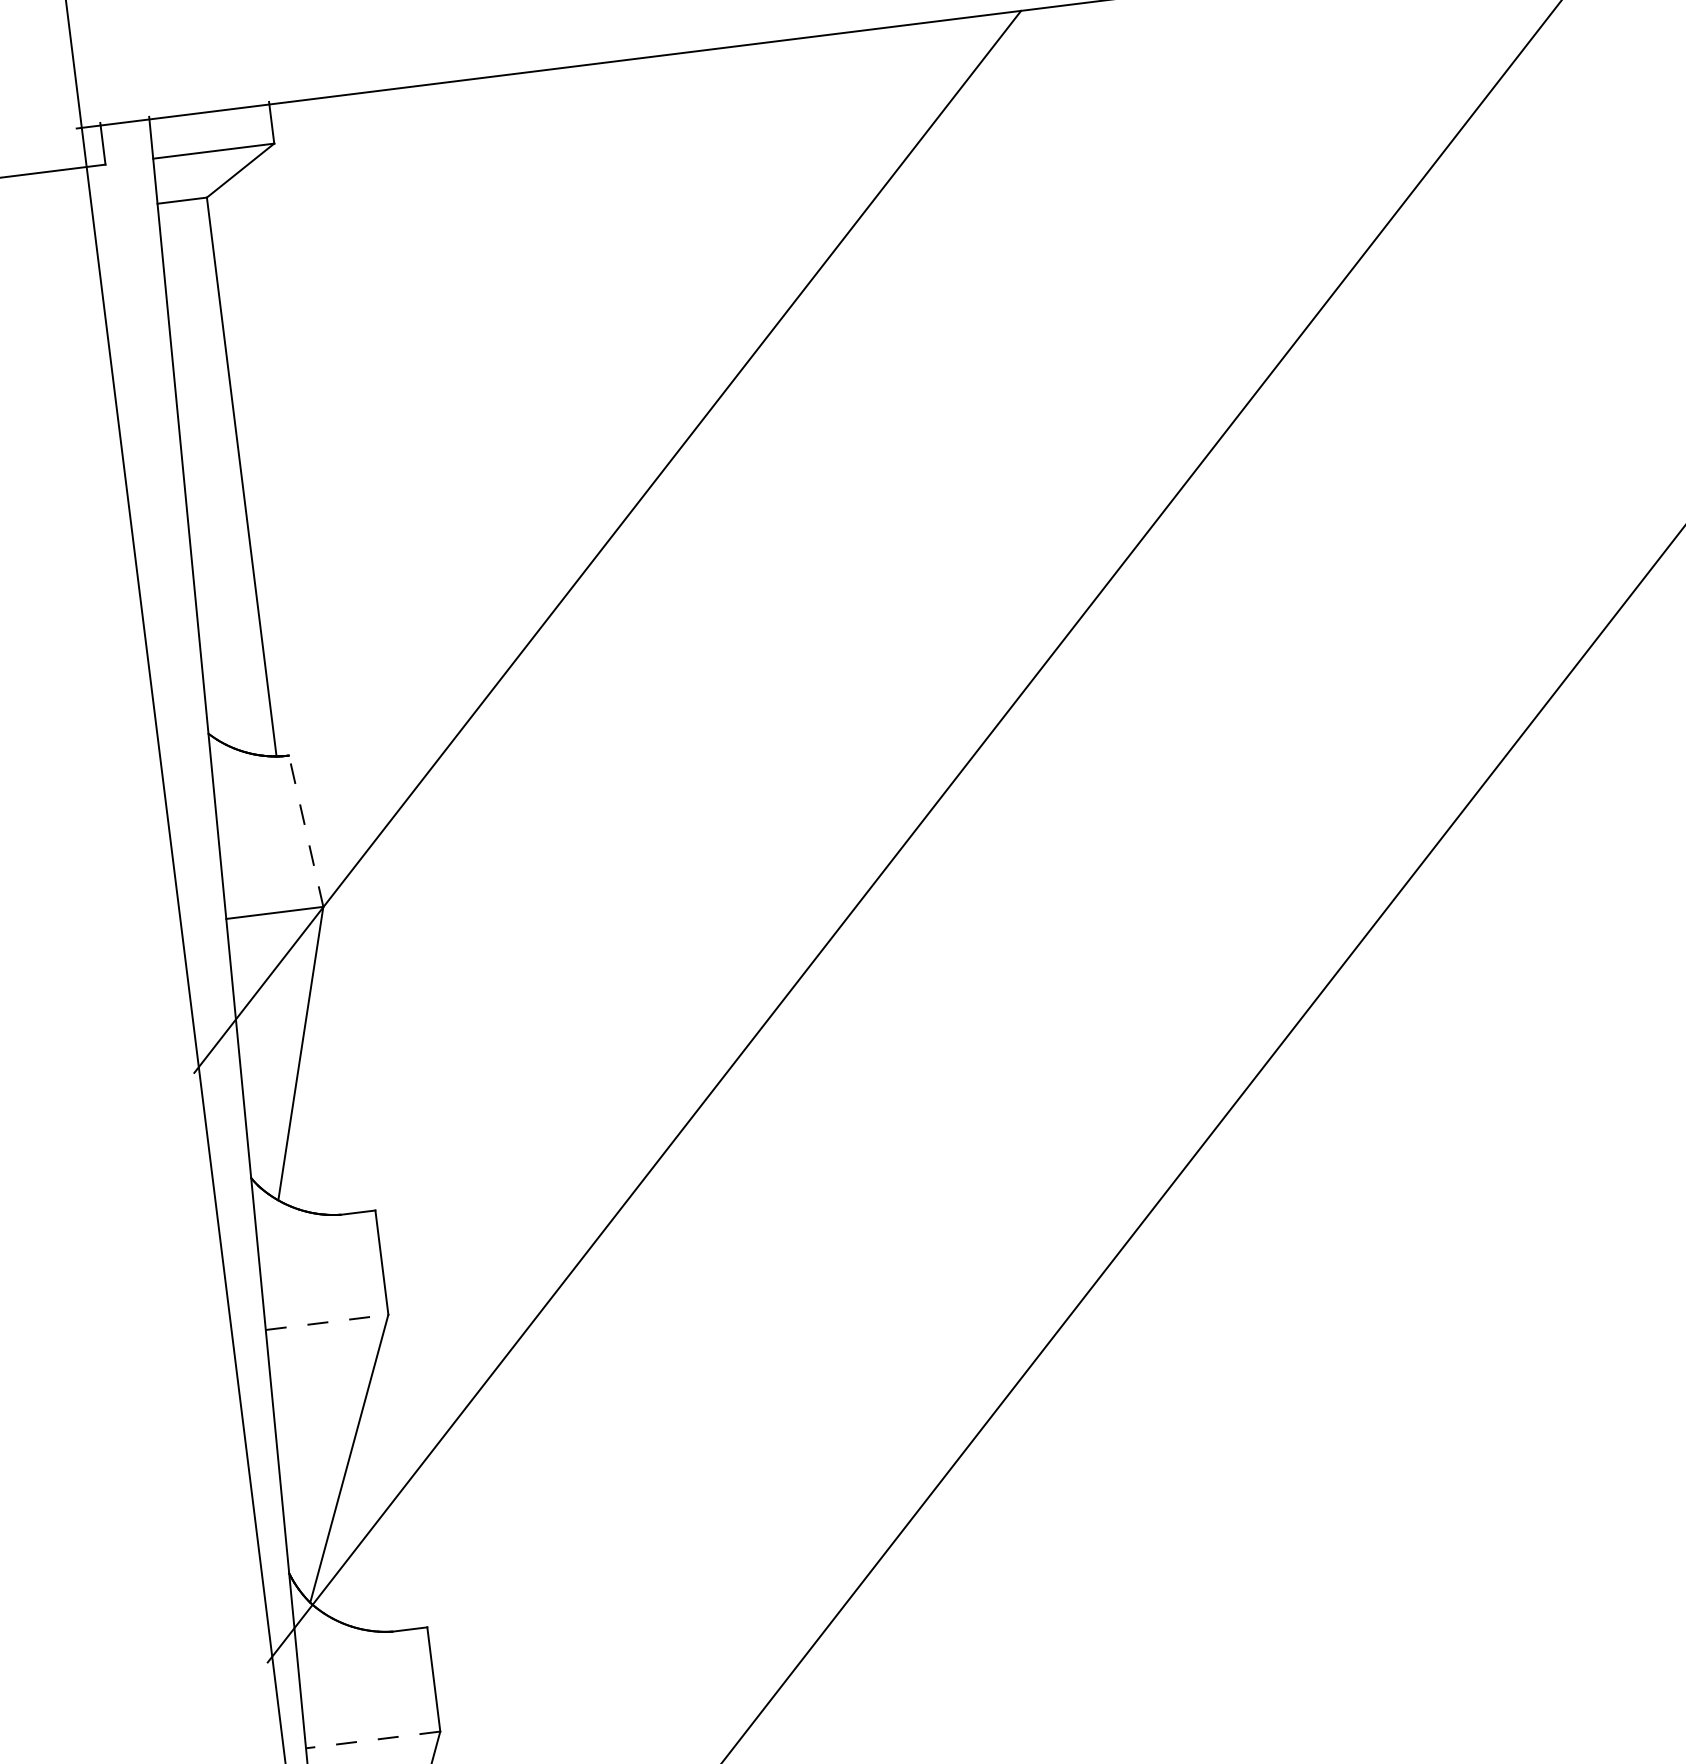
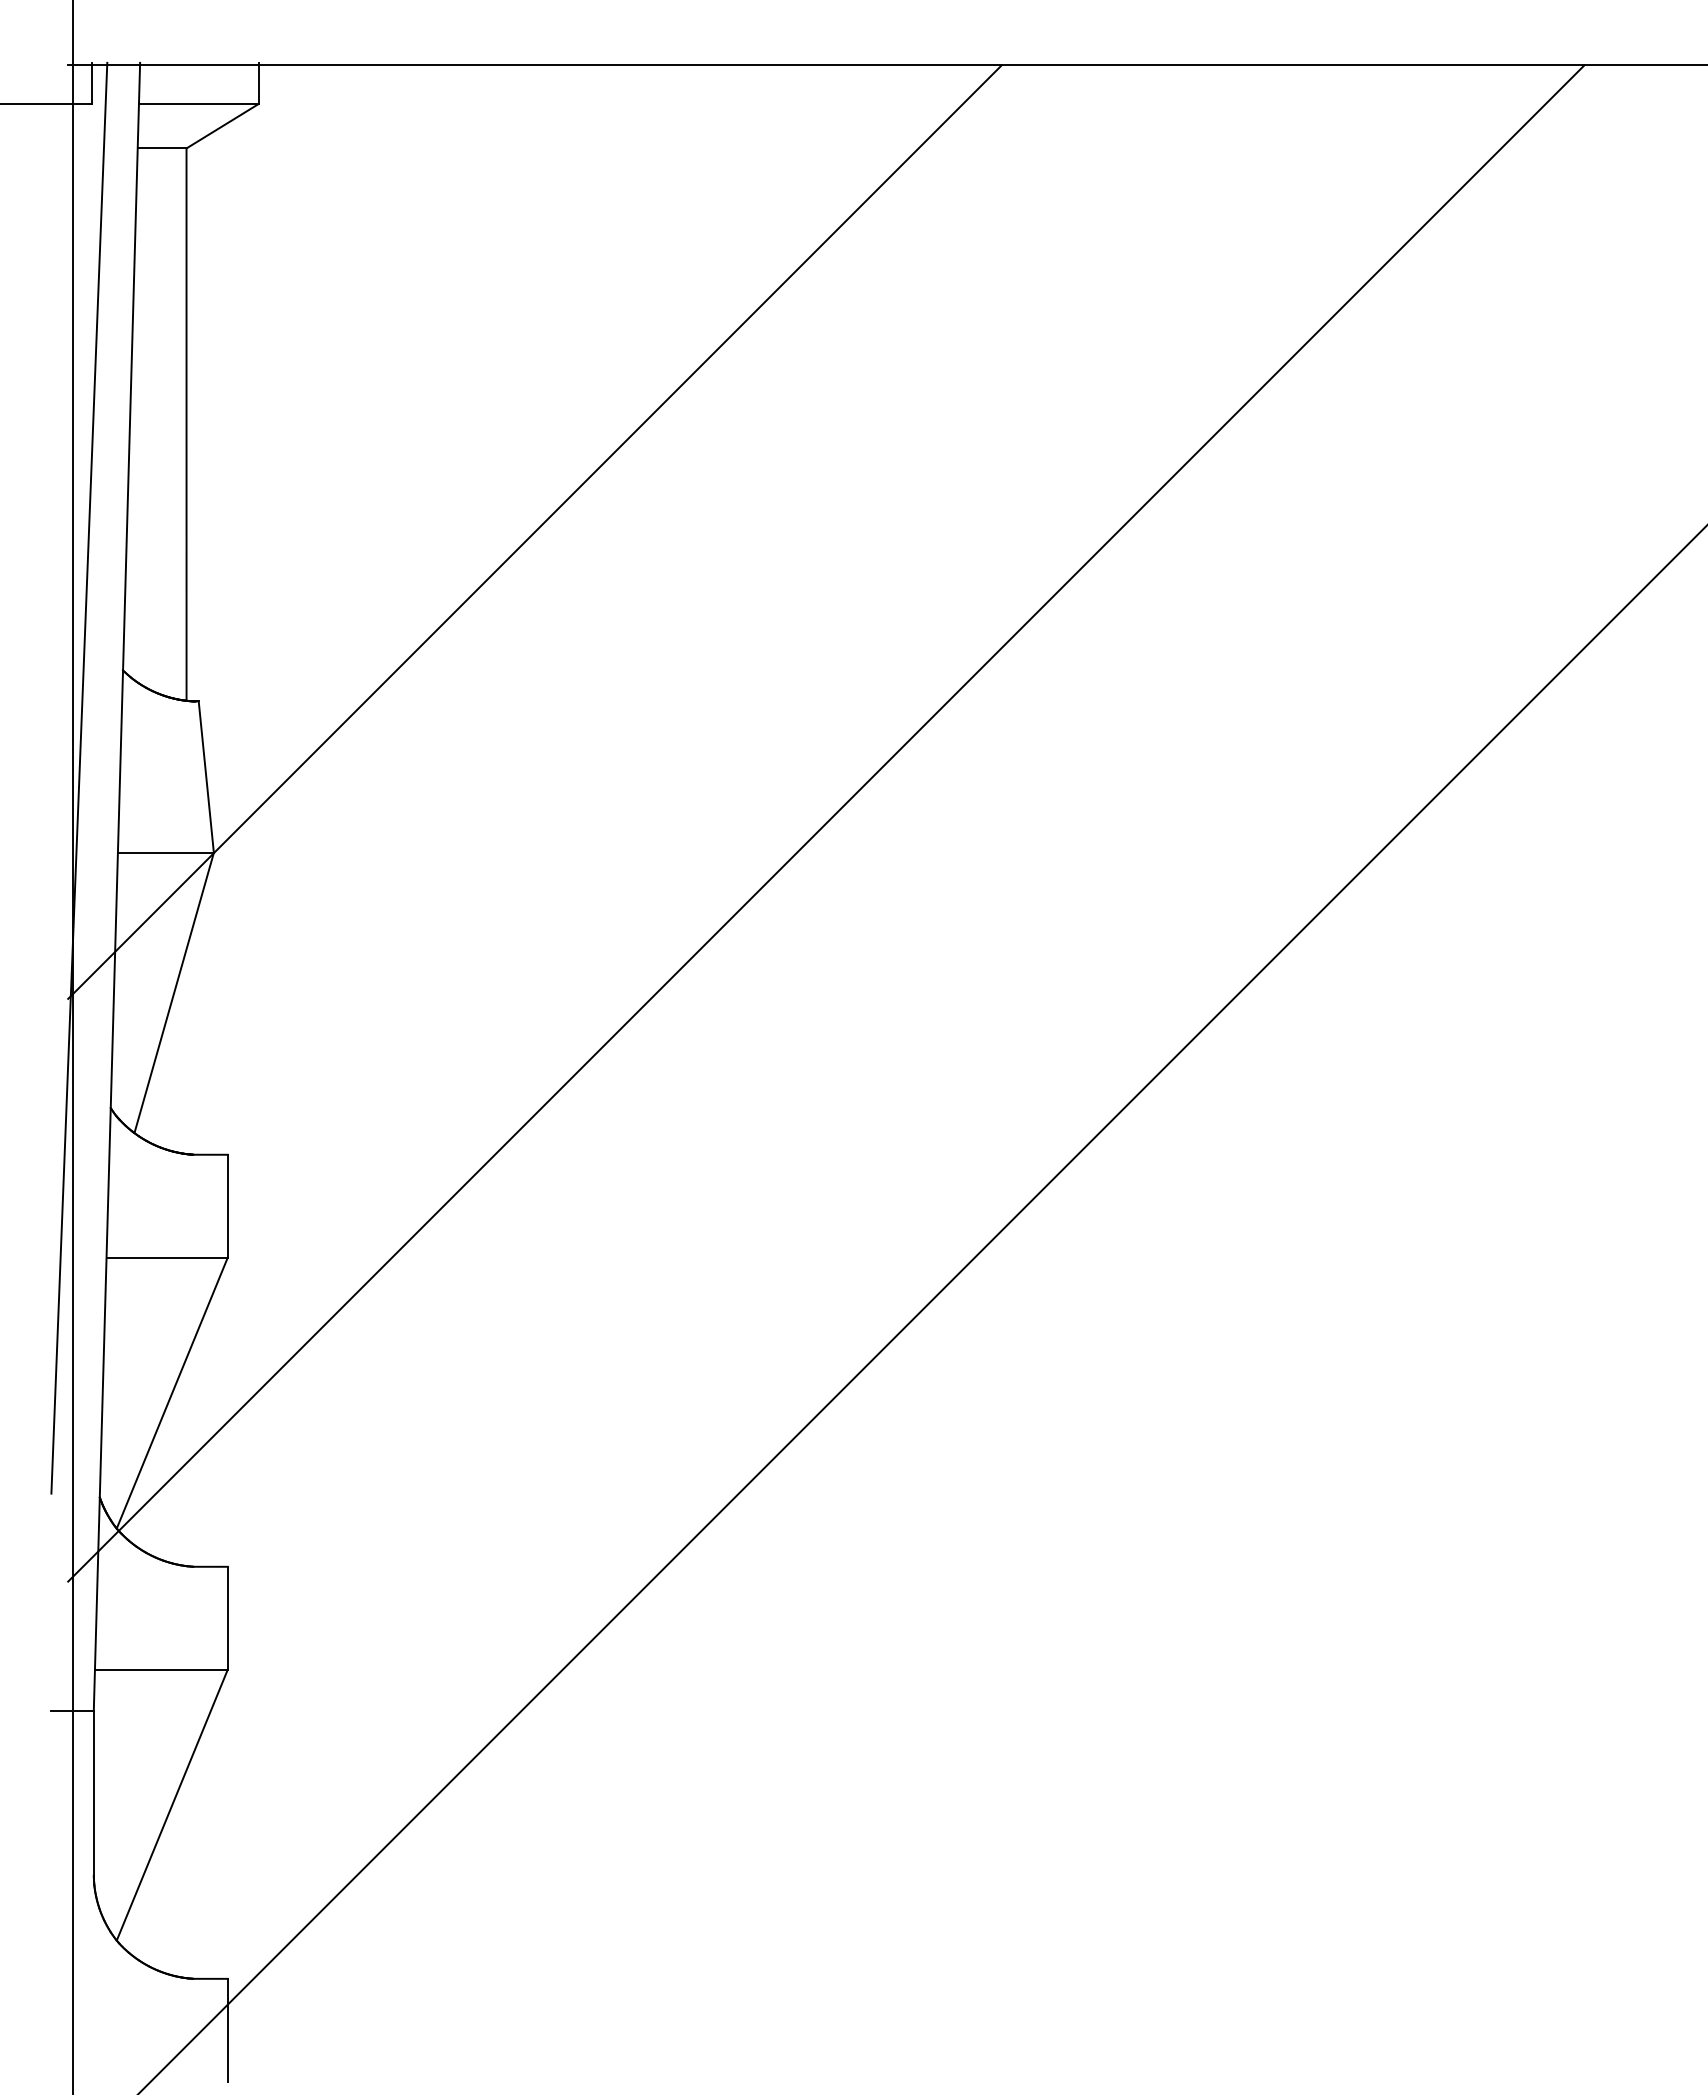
line: (306, 830) -> (206, 776), dashed -> solid
line: (177, 847) -> (79, 777), added
line: (327, 1322) -> (167, 1257), dashed -> solid
line: (372, 1739) -> (160, 1669), dashed -> solid

